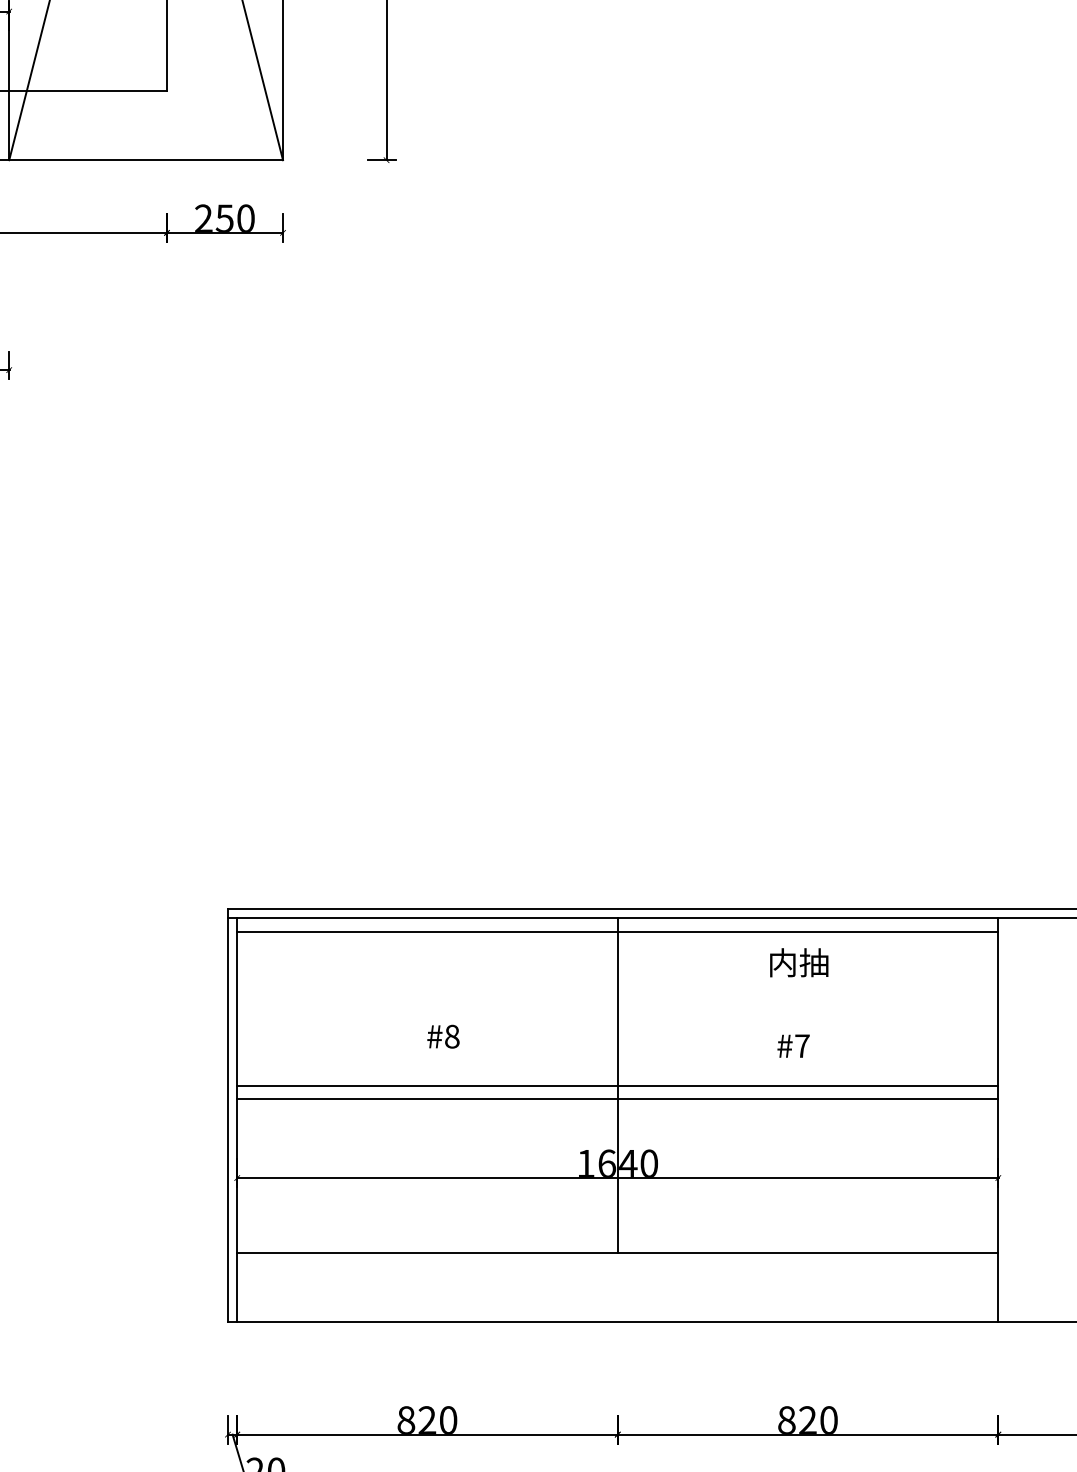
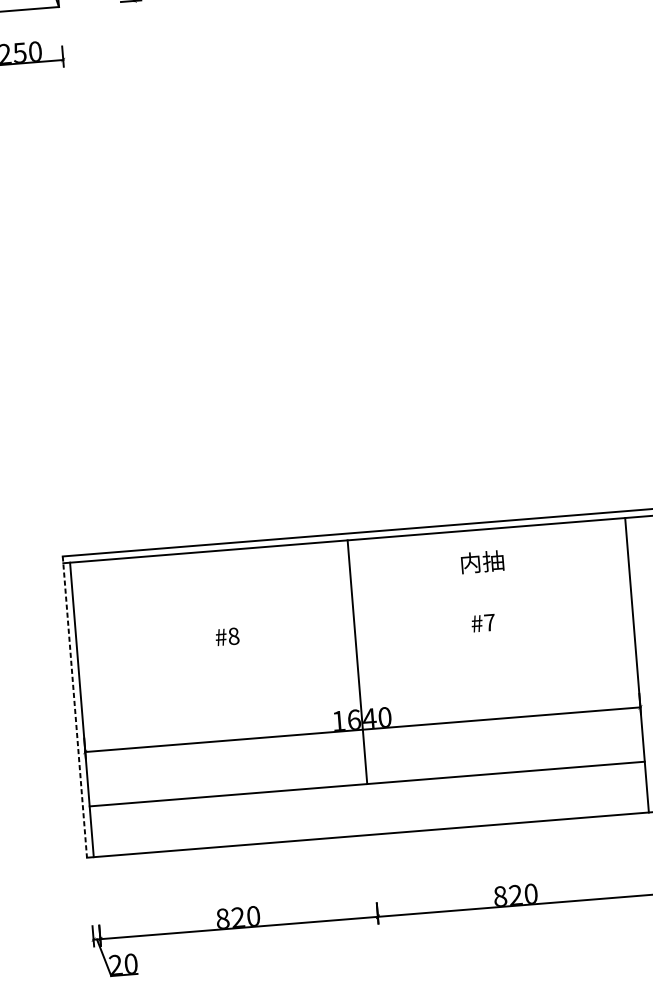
line: (617, 932) -> (348, 550), removed
line: (617, 1085) -> (357, 662), removed
line: (617, 1099) -> (358, 672), removed
line: (227, 1115) -> (74, 706), solid -> dashed

